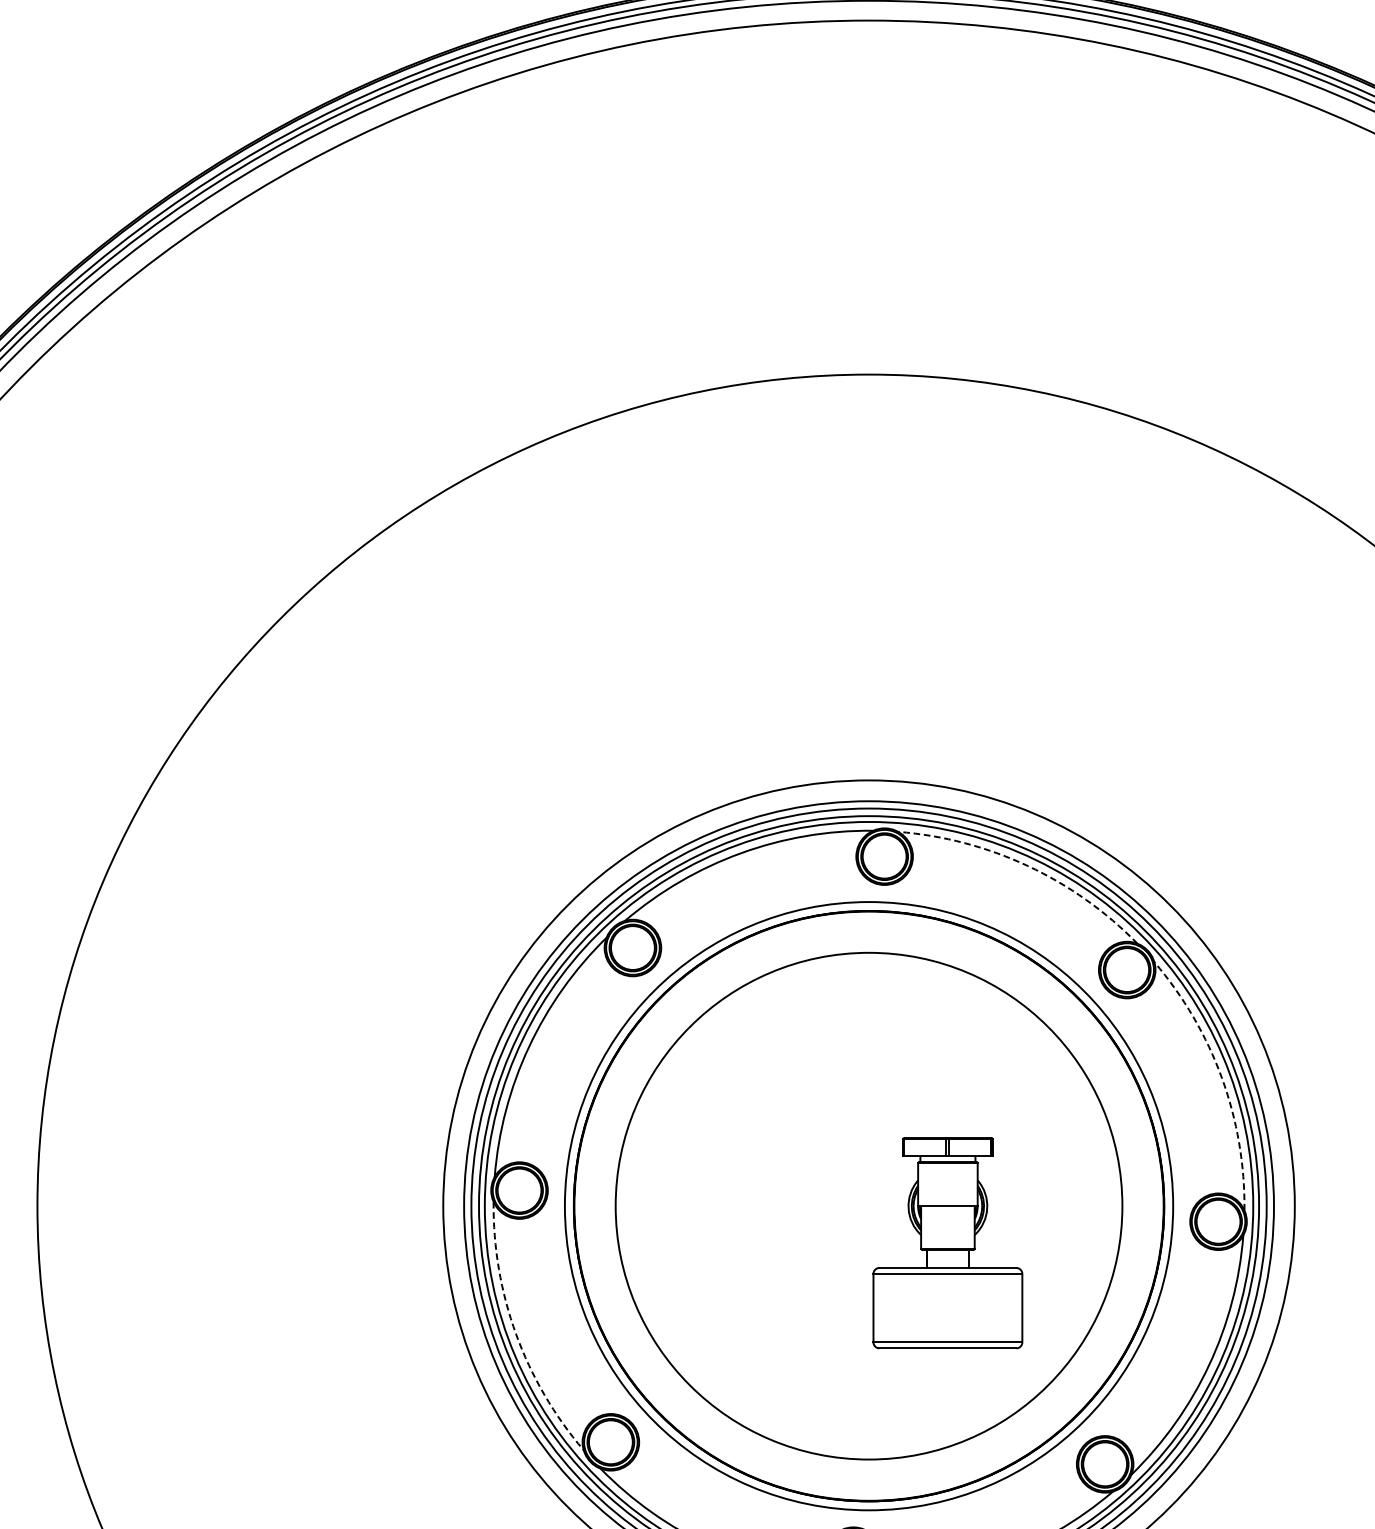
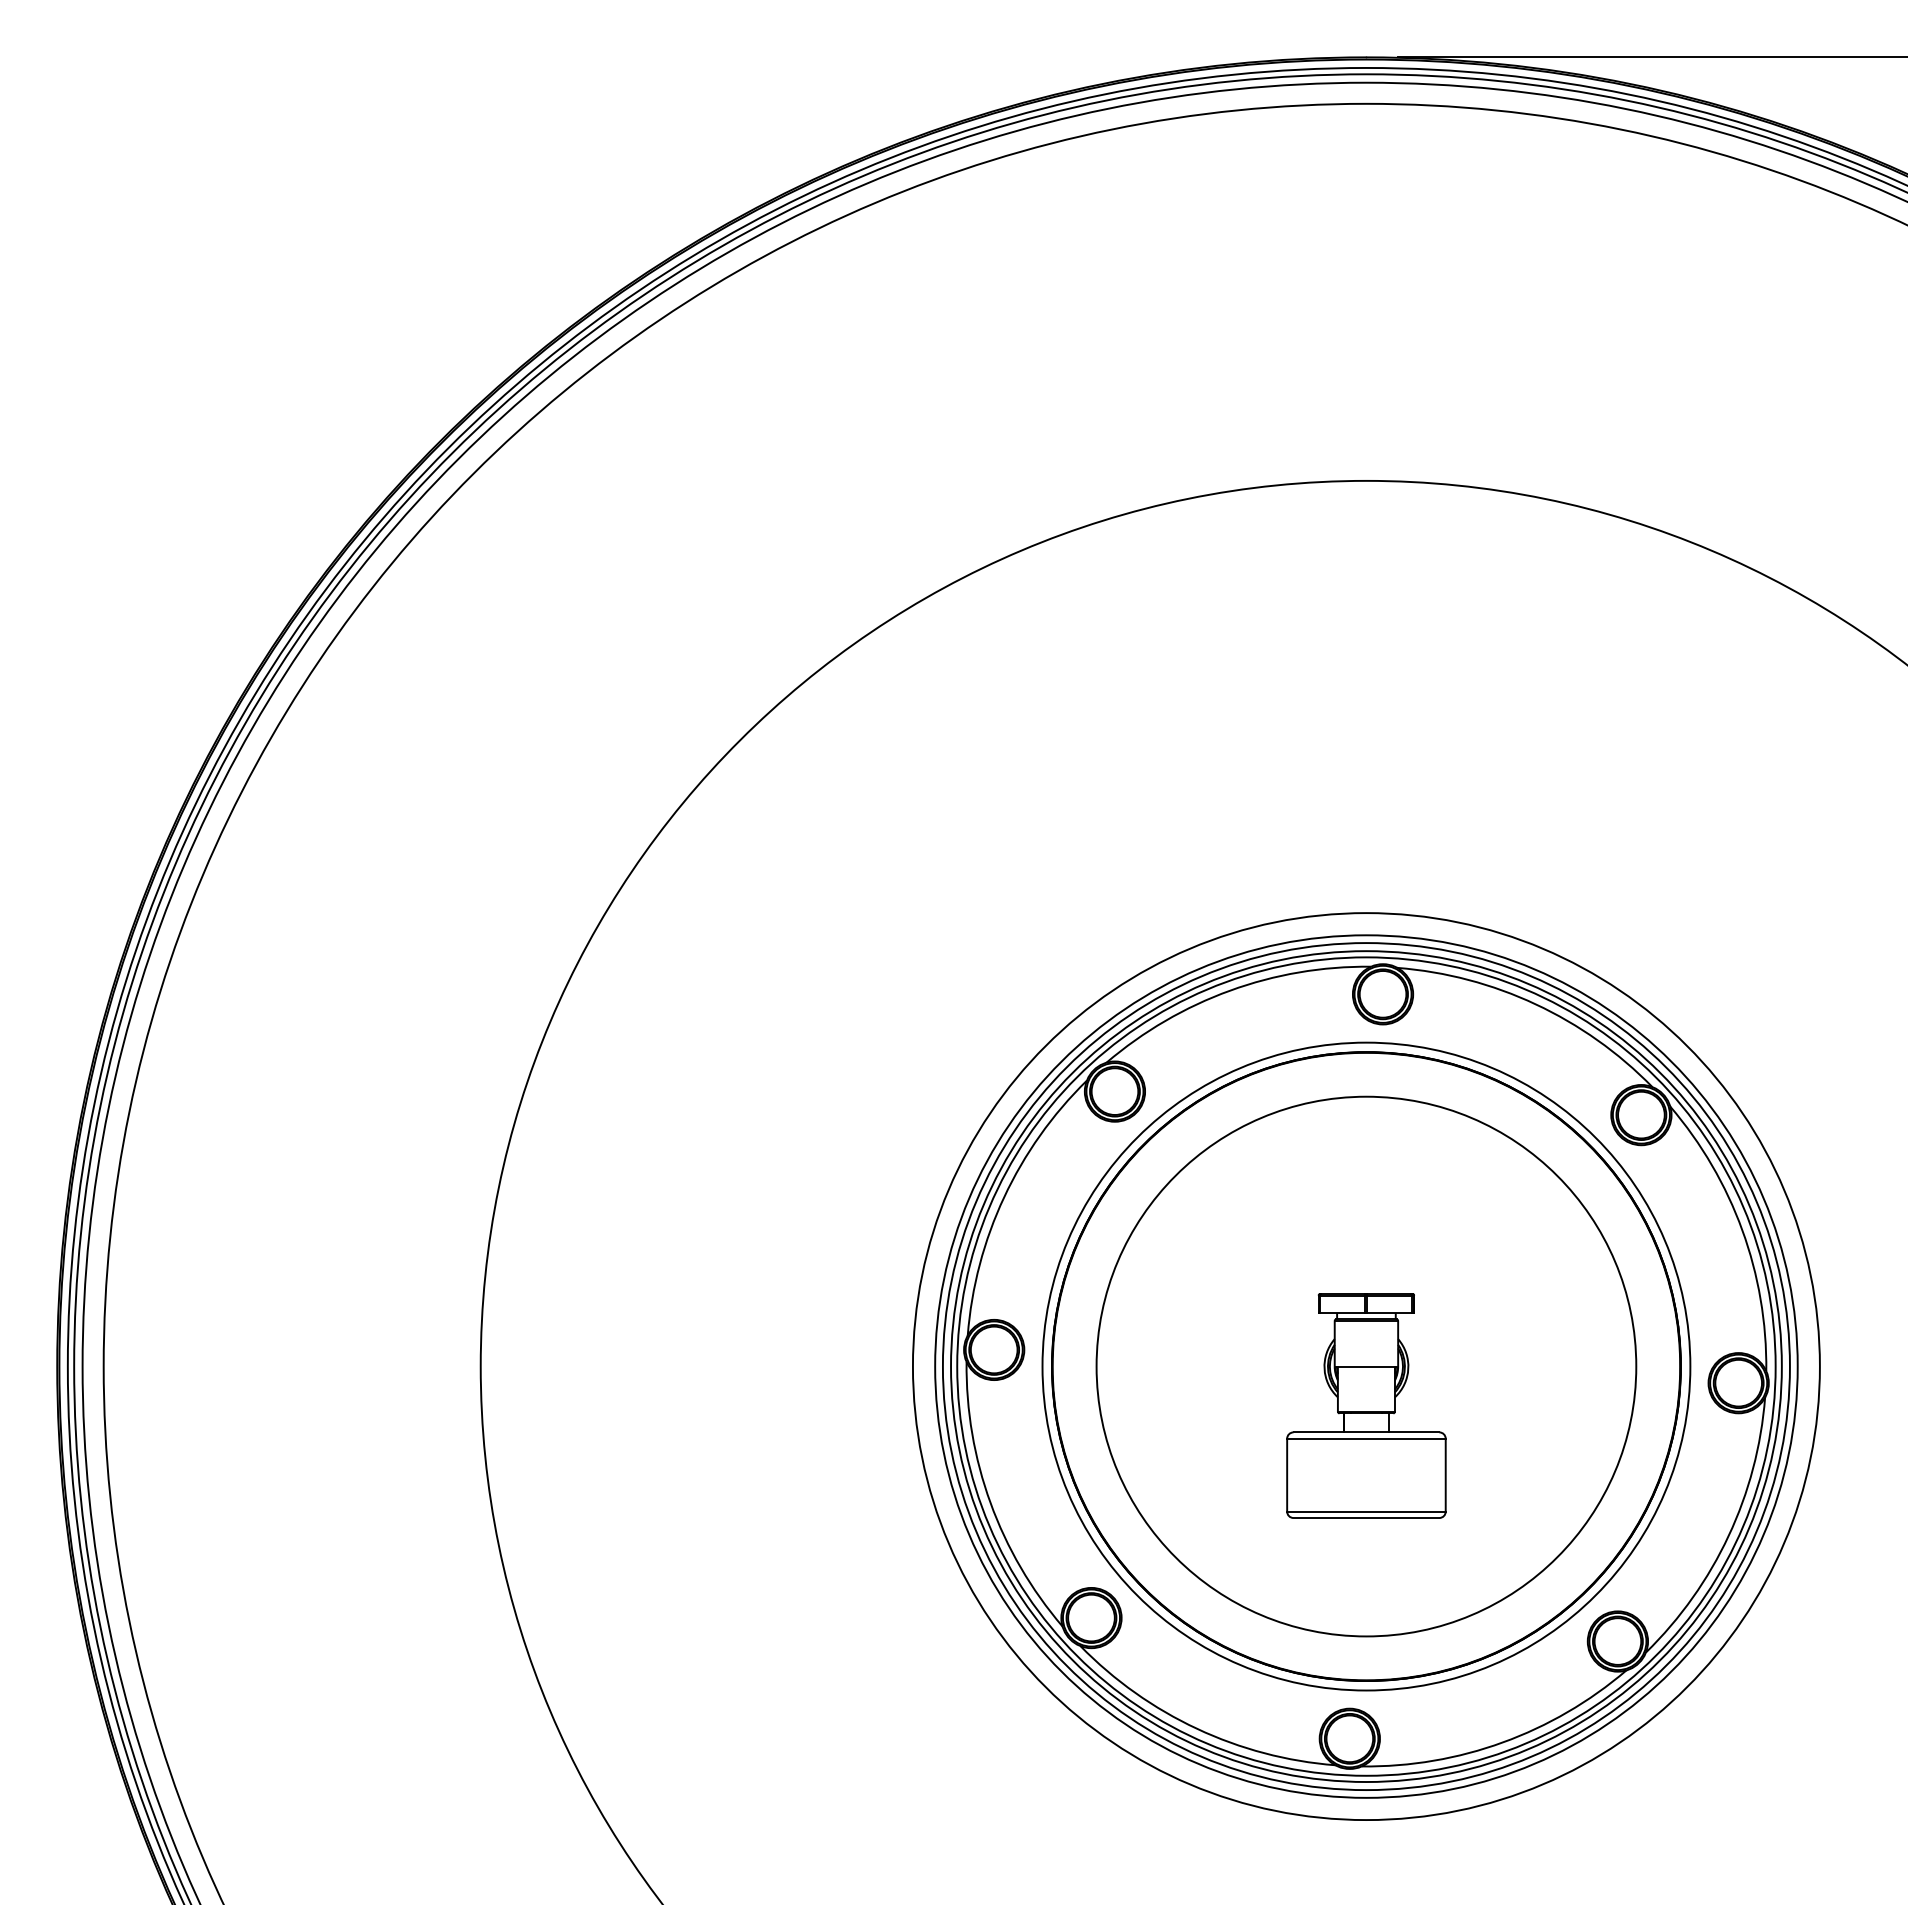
arc: (1027, 866) -> (1535, 1004), dashed -> solid
arc: (1222, 1078) -> (1742, 1230), dashed -> solid
part: (947, 1242) -> (1366, 1405), moved
arc: (516, 1333) -> (990, 1502), dashed -> solid

